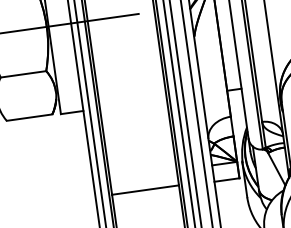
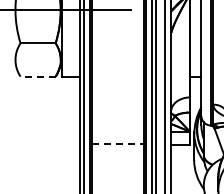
line: (30, 117) -> (38, 76), solid -> dashed
line: (146, 189) -> (118, 143), solid -> dashed

